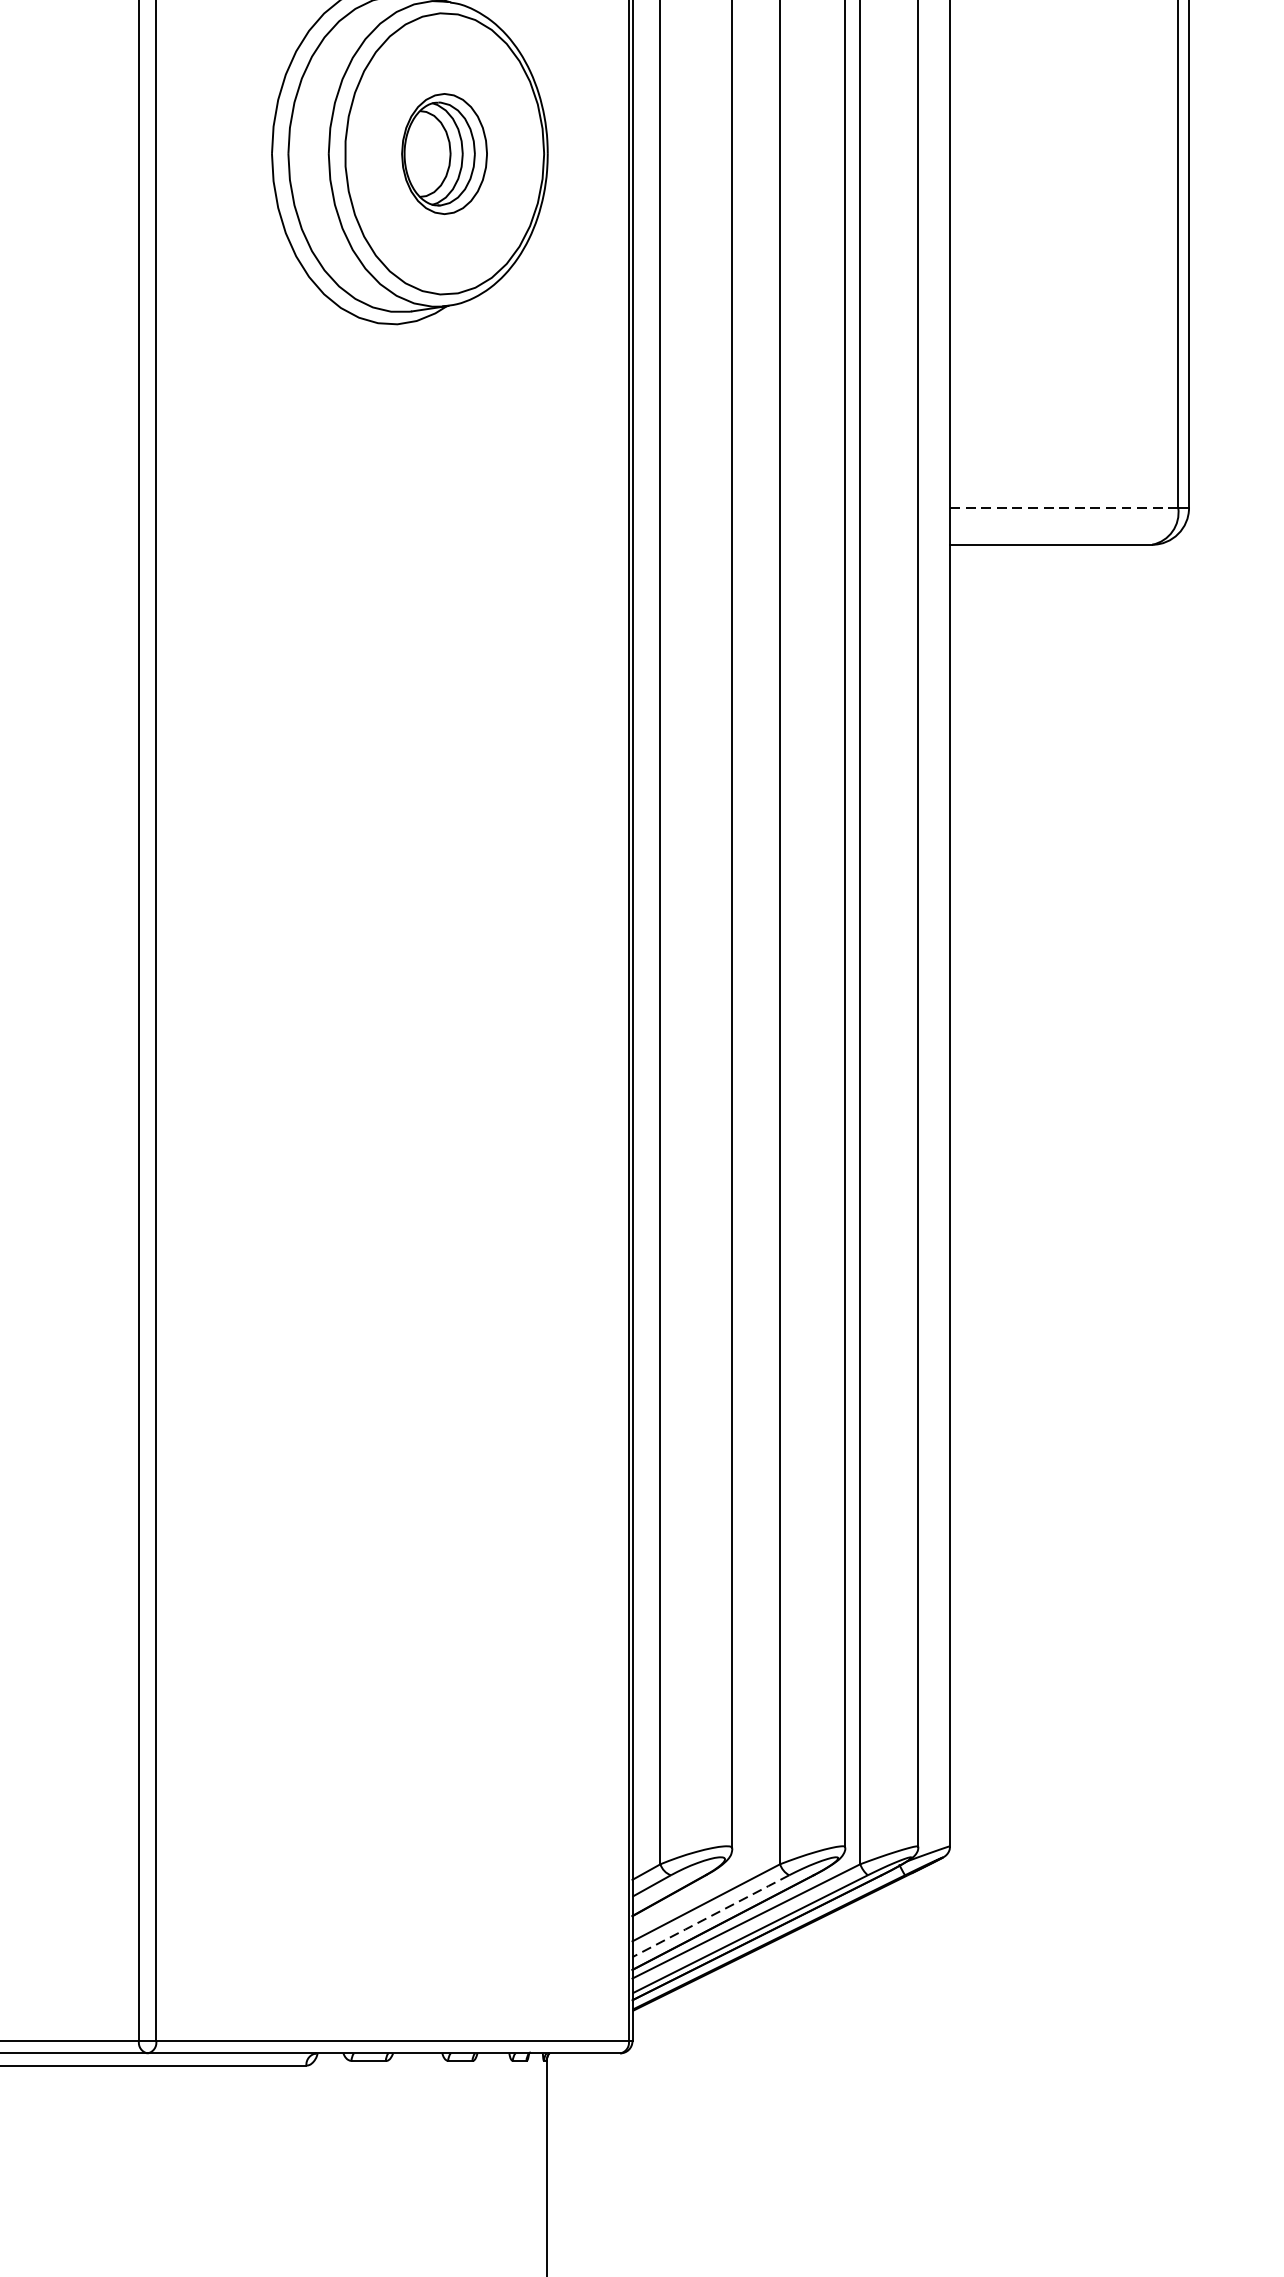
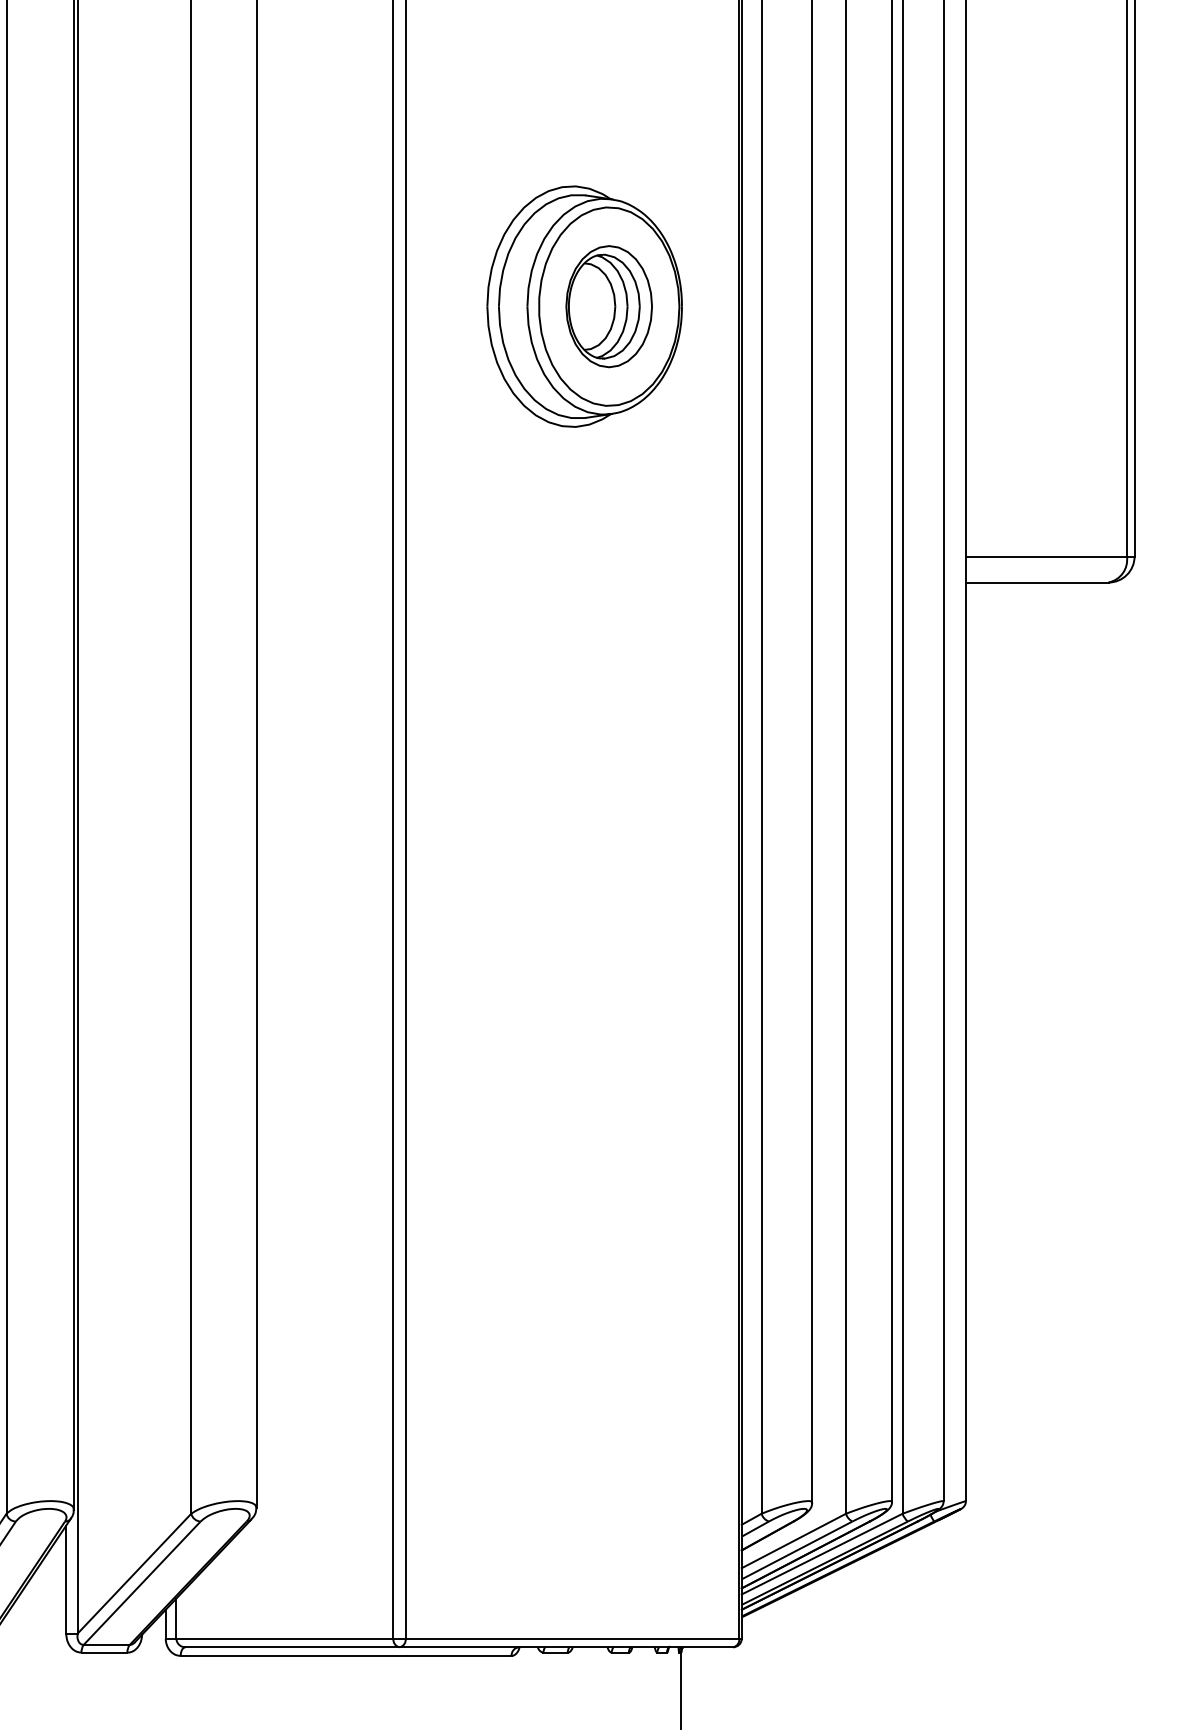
part: (443, 153) -> (608, 306), size x1.43
line: (1064, 507) -> (1046, 556), dashed -> solid
line: (710, 1916) -> (796, 1550), dashed -> solid

